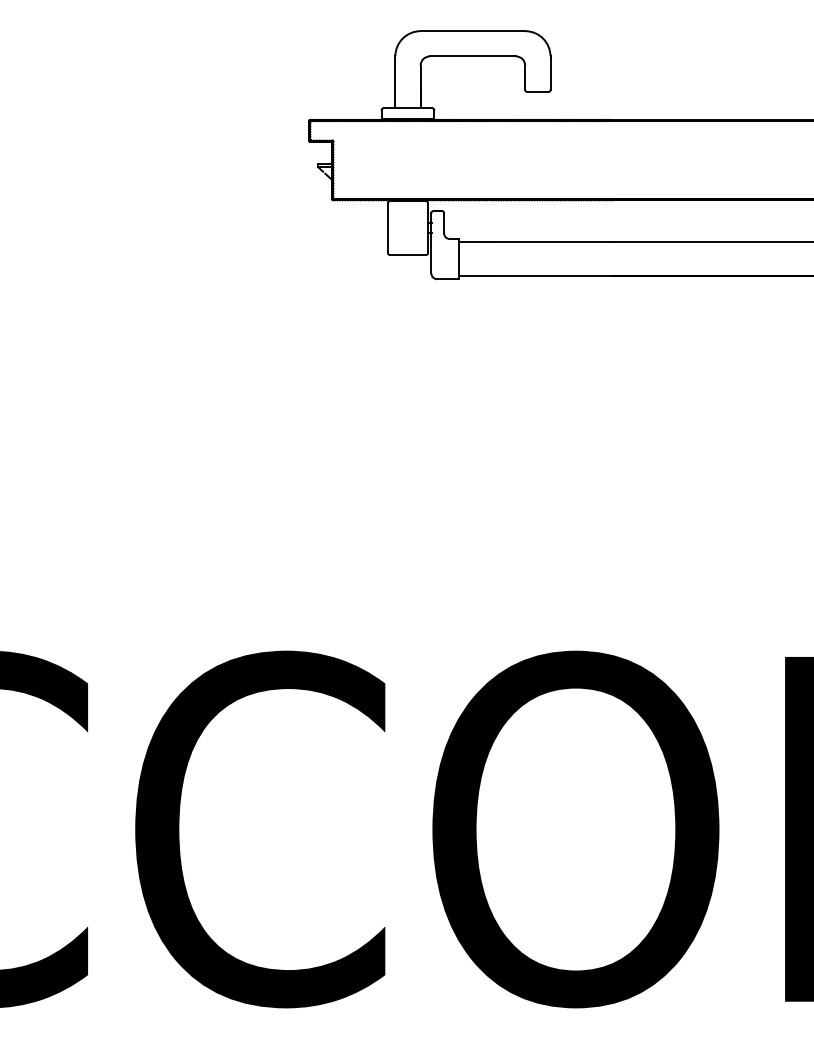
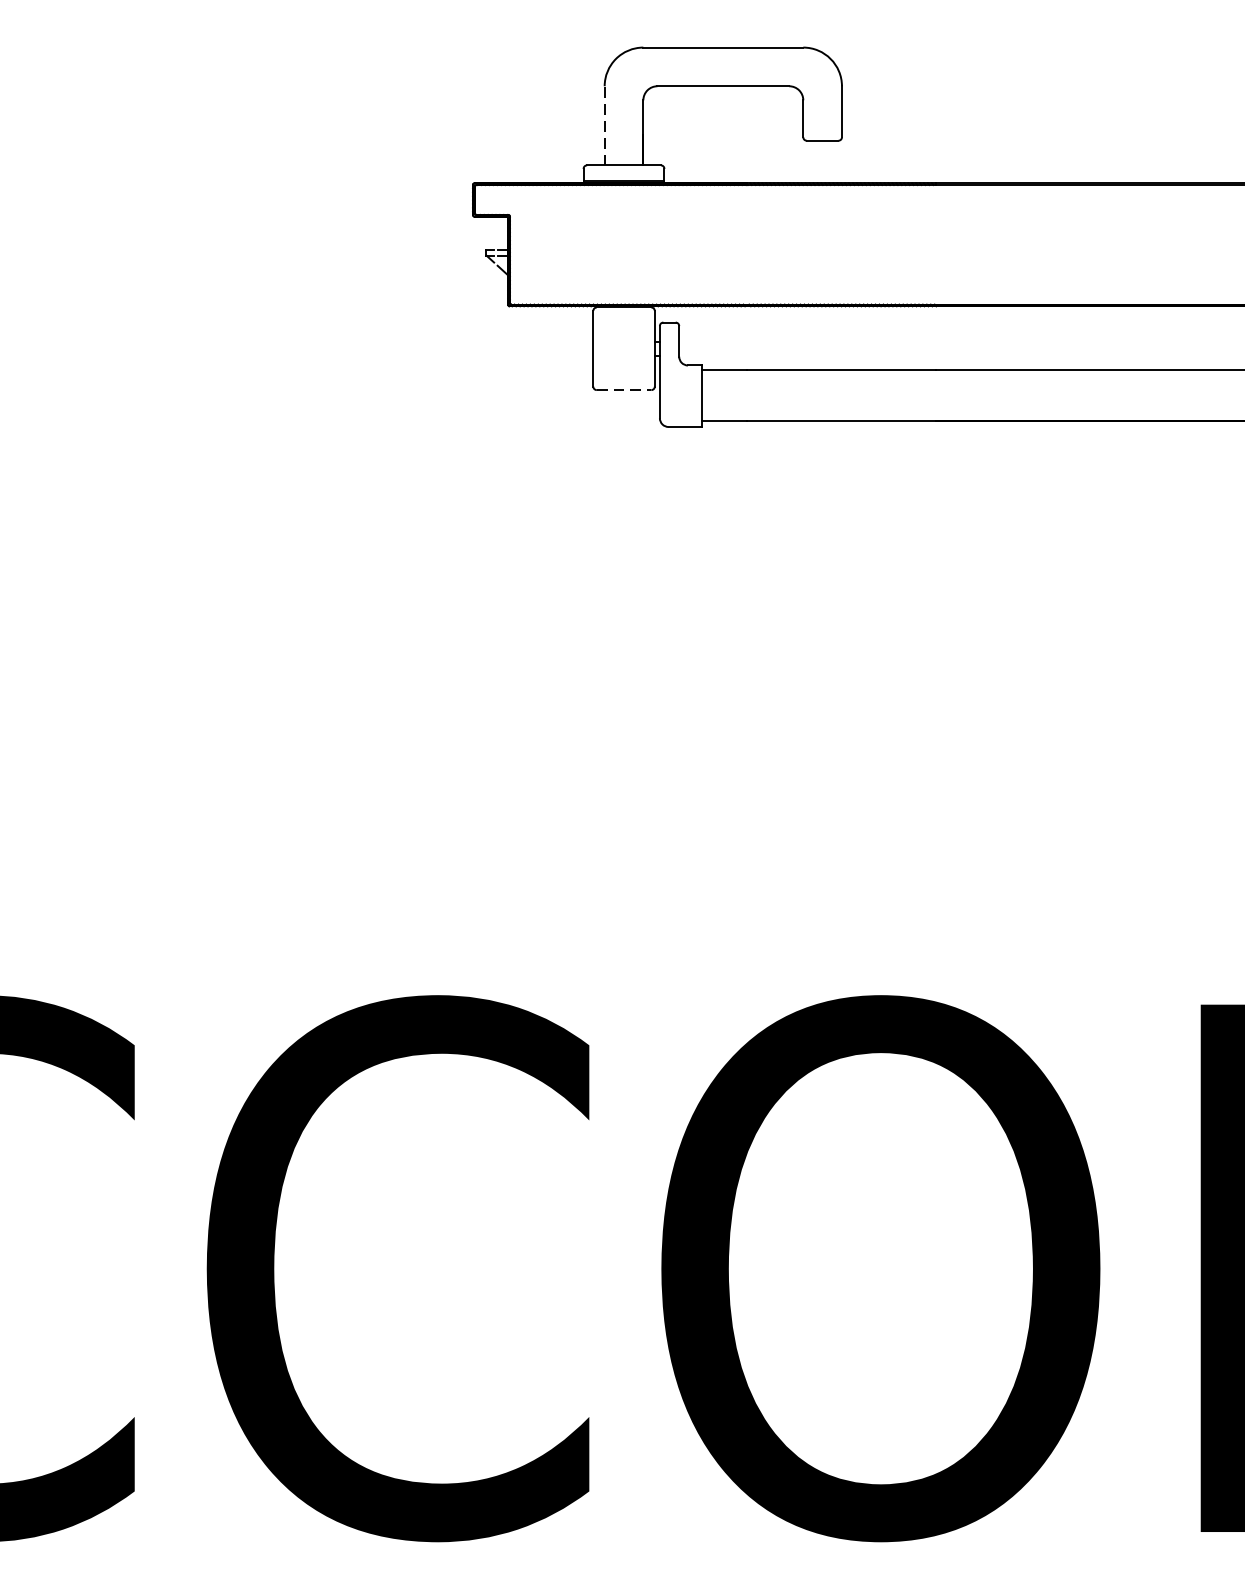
line: (395, 82) -> (604, 126), solid -> dashed
line: (408, 255) -> (624, 390), solid -> dashed

